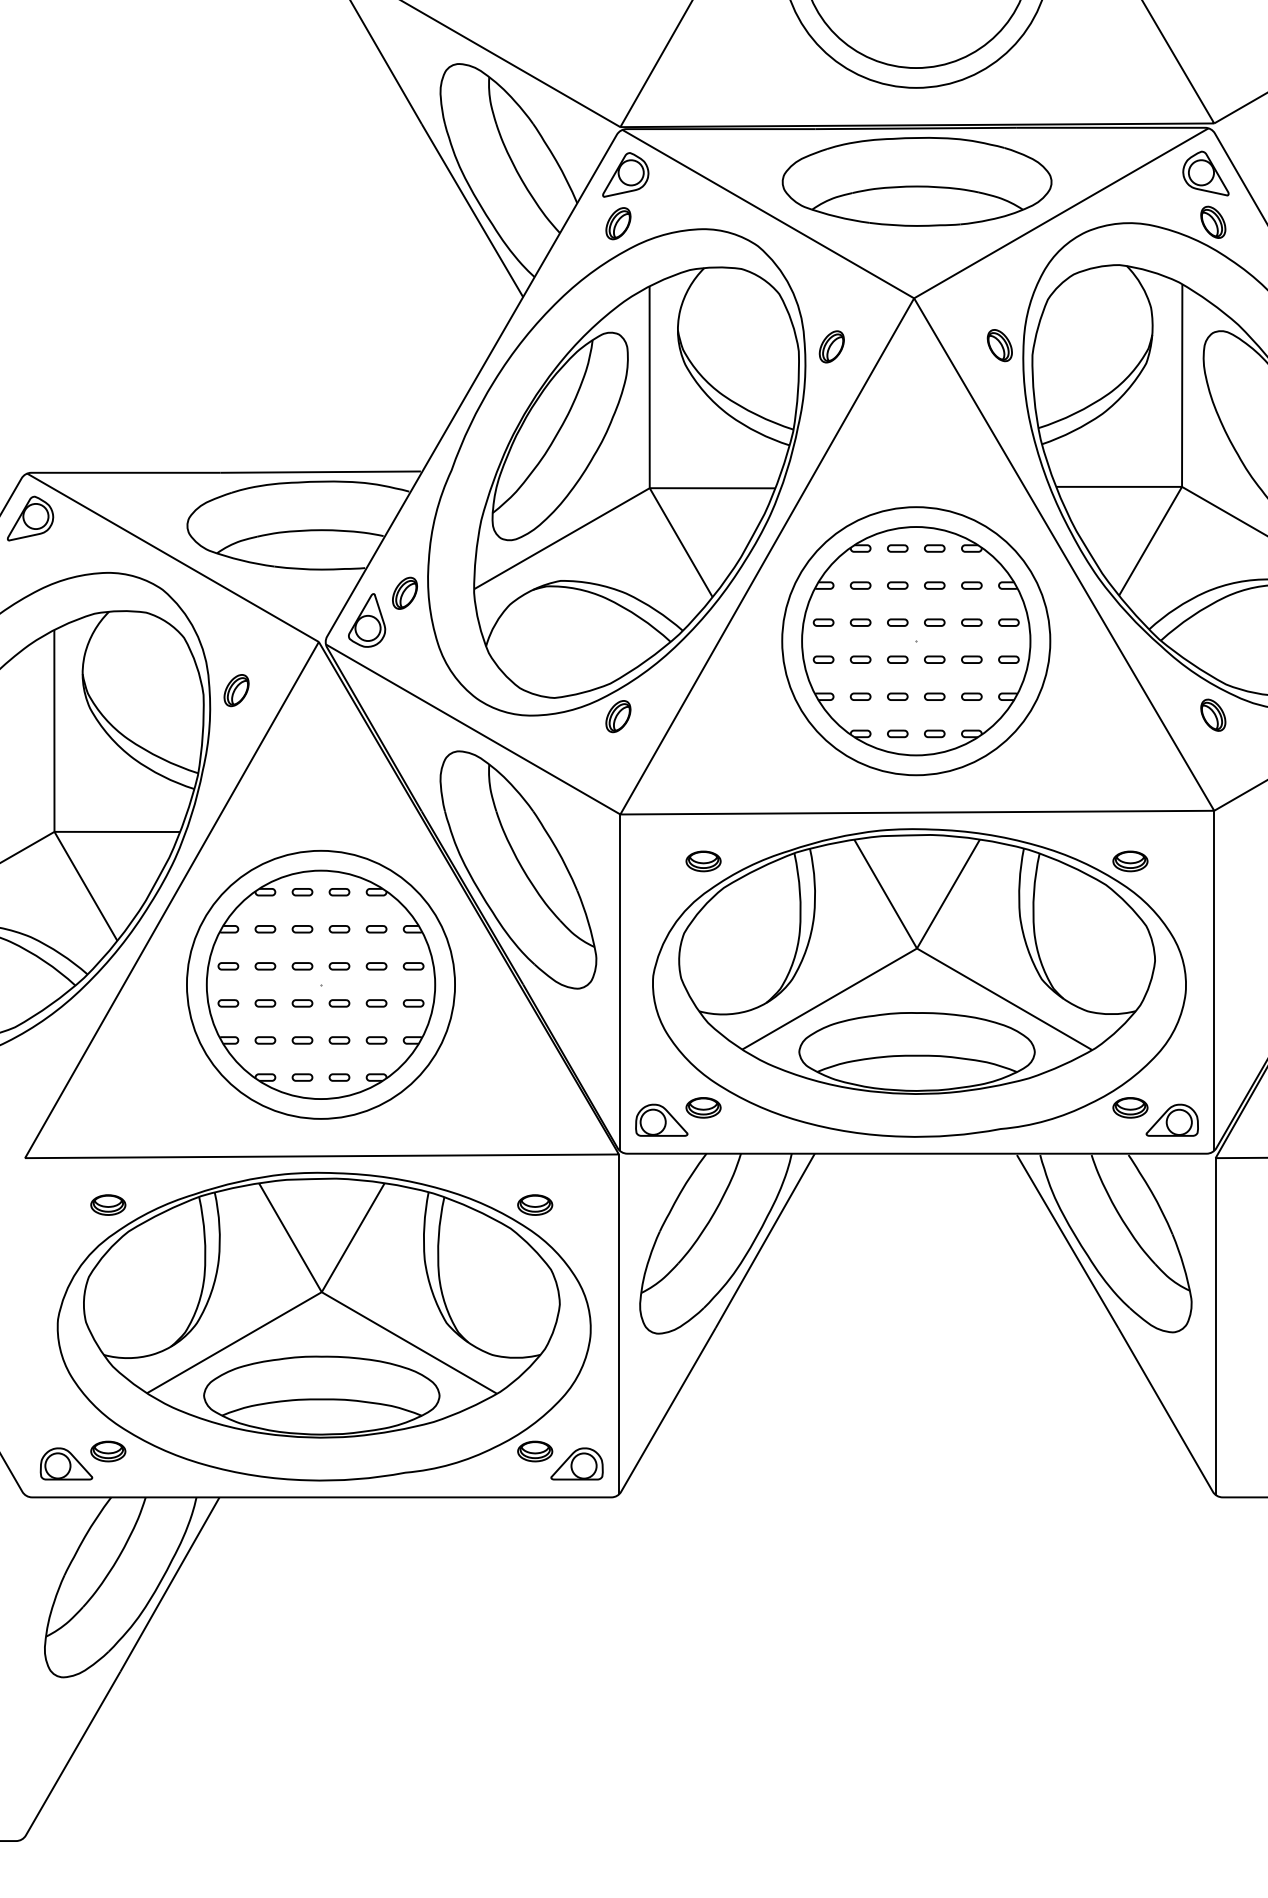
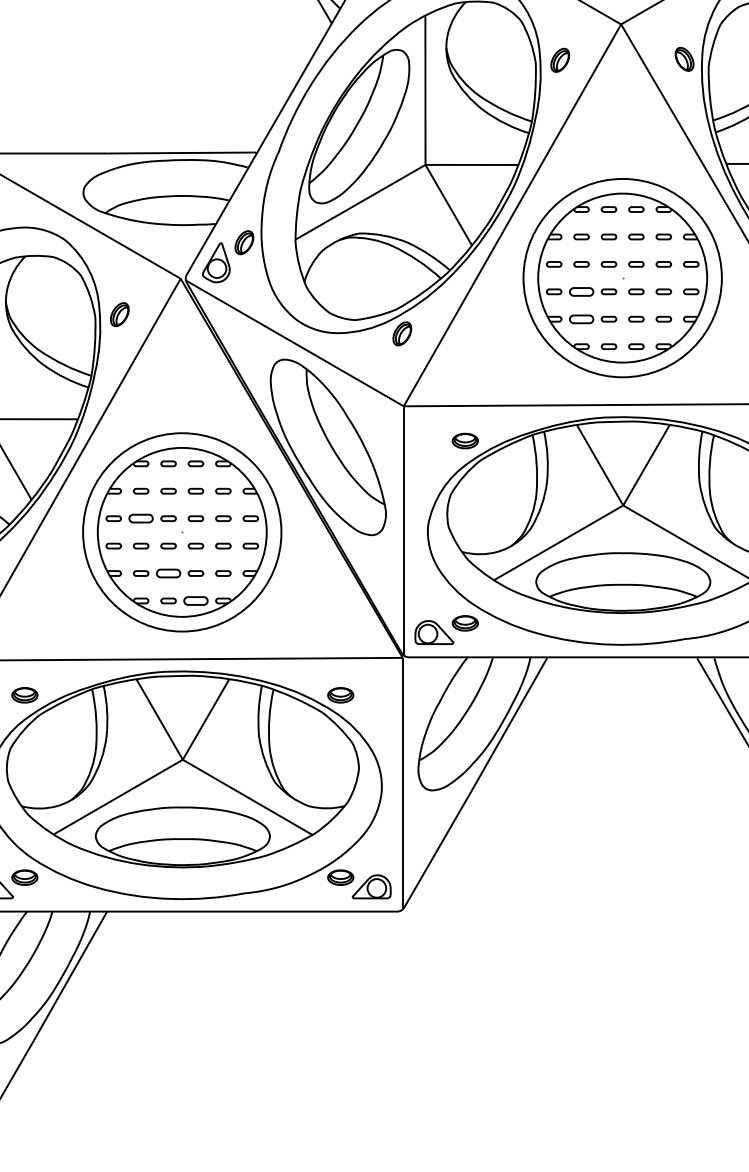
part: (860, 659) -> (581, 291), size x1.6
part: (860, 696) -> (581, 319), size x1.6
part: (265, 966) -> (141, 518), size x1.6
part: (302, 1040) -> (168, 573), size x1.6
part: (339, 1077) -> (195, 600), size x1.6

